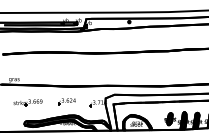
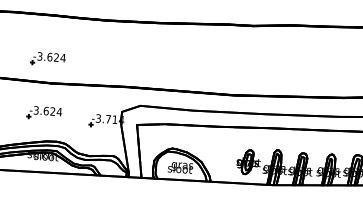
part: (66, 74) -> (47, 58), added

